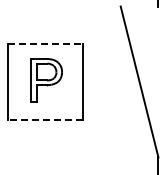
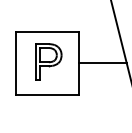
line: (45, 44) -> (47, 31), dashed -> solid
line: (110, 81) -> (102, 63), added
line: (45, 119) -> (47, 95), dashed -> solid

